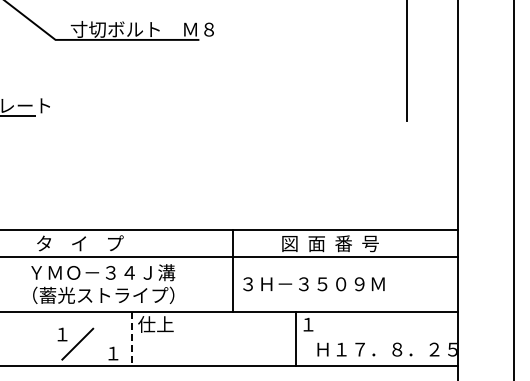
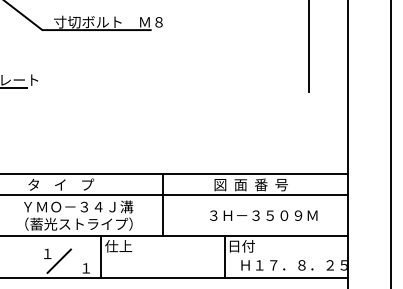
line: (232, 270) -> (162, 205), moved
text: (313, 284) -> (263, 215), moved
text: (318, 324) -> (242, 246), １ -> 日付
line: (132, 339) -> (100, 257), dashed -> solid

